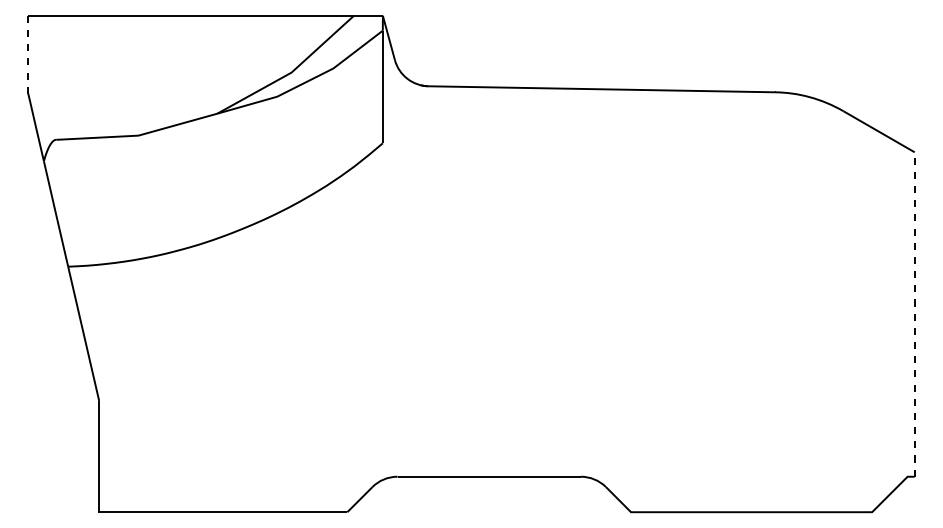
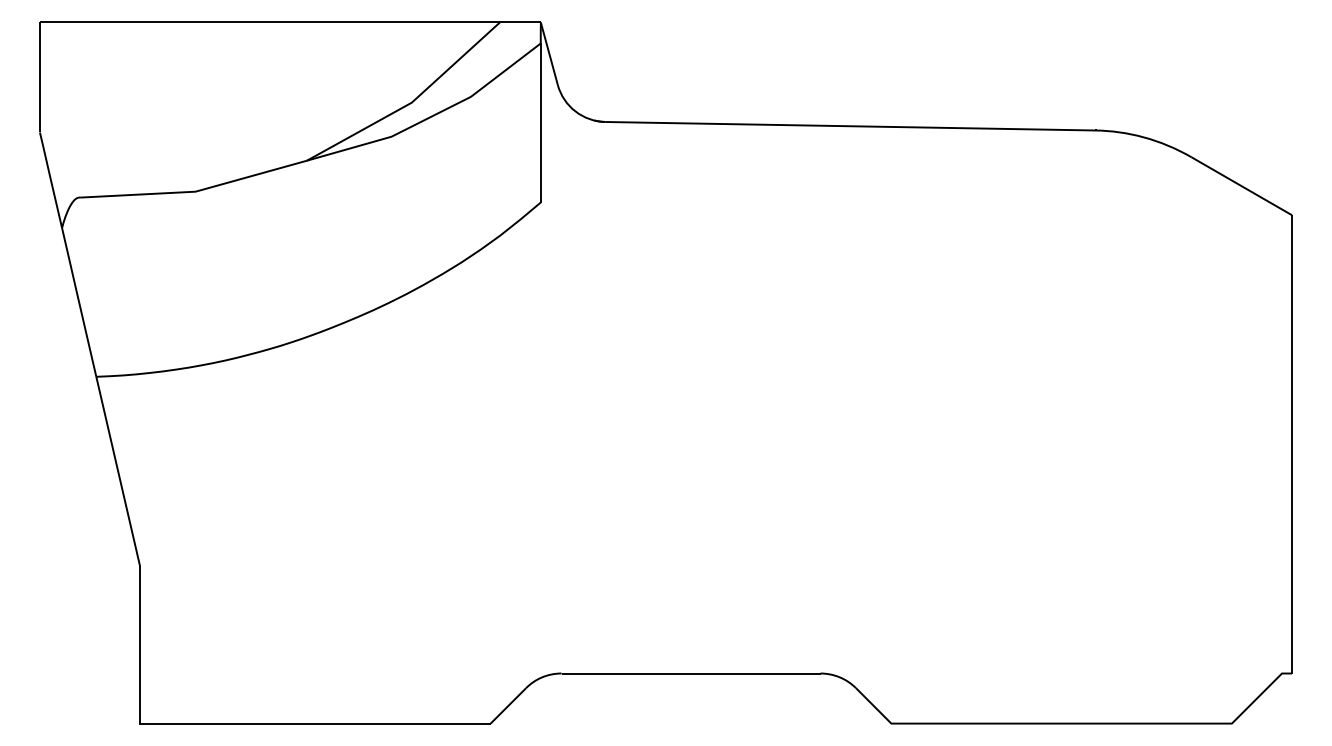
line: (28, 54) -> (40, 77), dashed -> solid
line: (914, 314) -> (1291, 444), dashed -> solid

